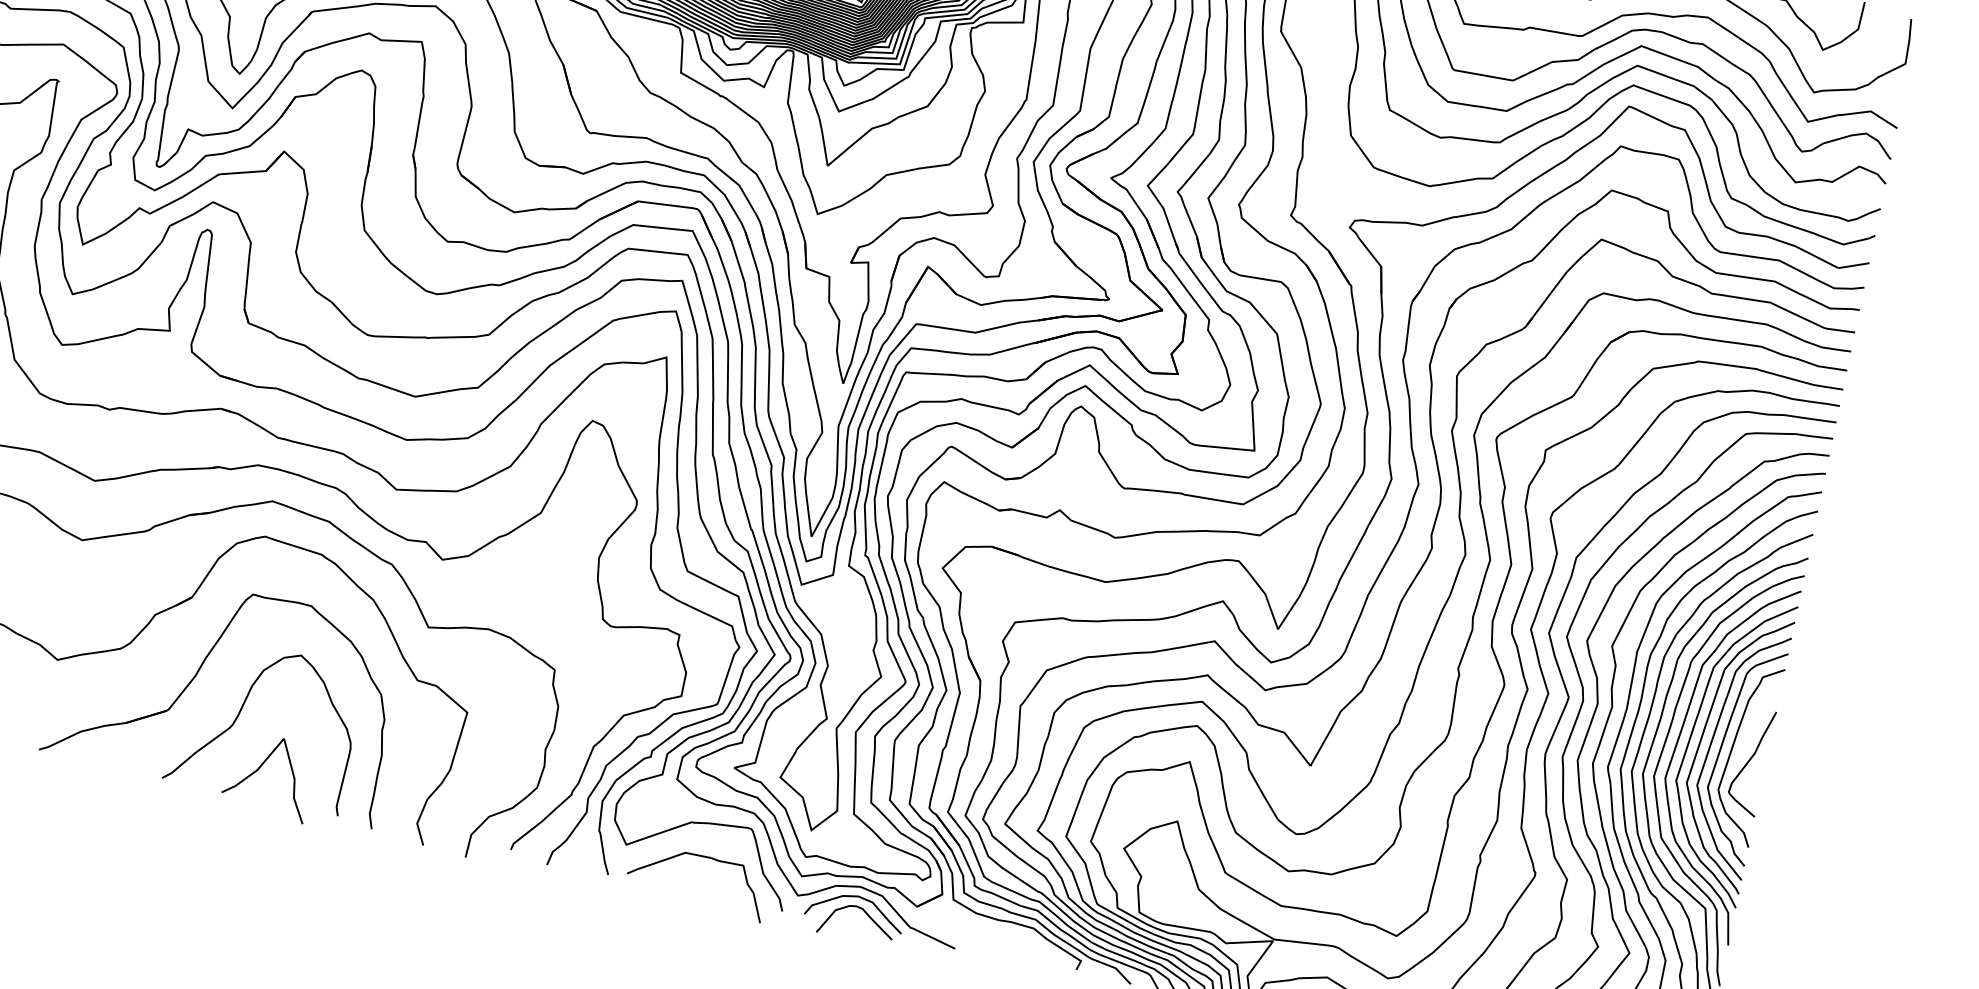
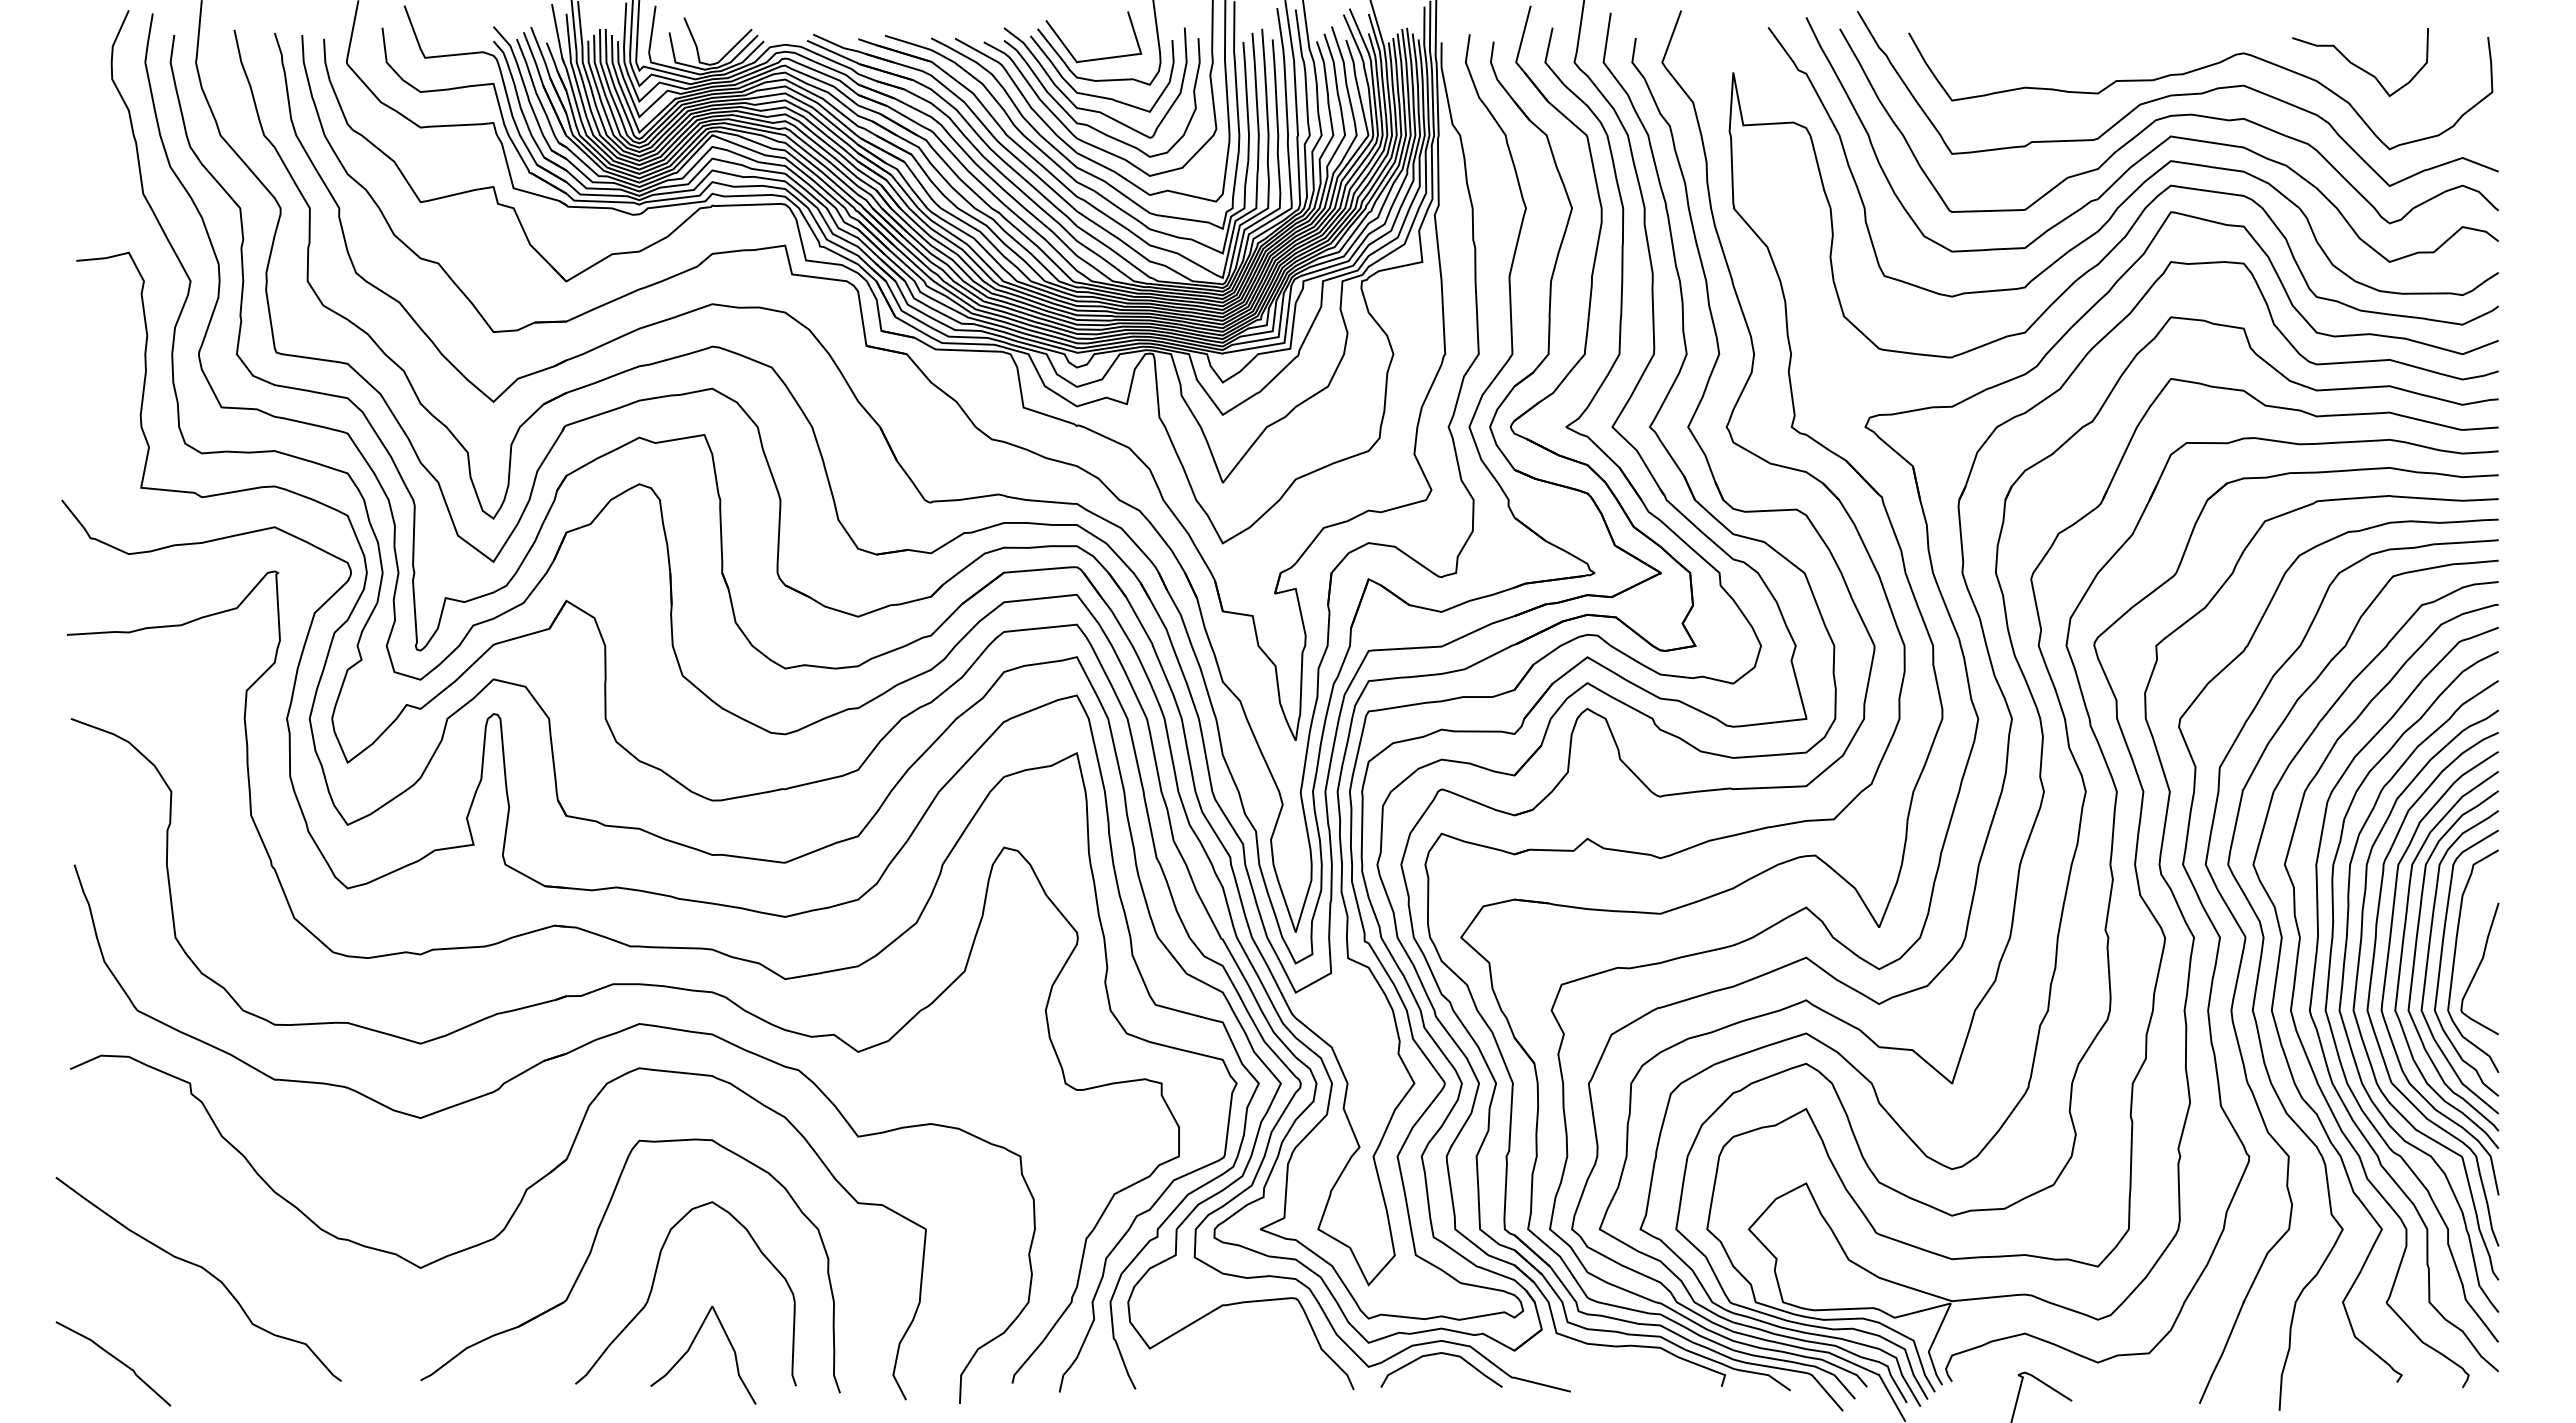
curve: (701, 856) -> (1243, 1344), removed
curve: (866, 915) -> (1456, 1373), removed

